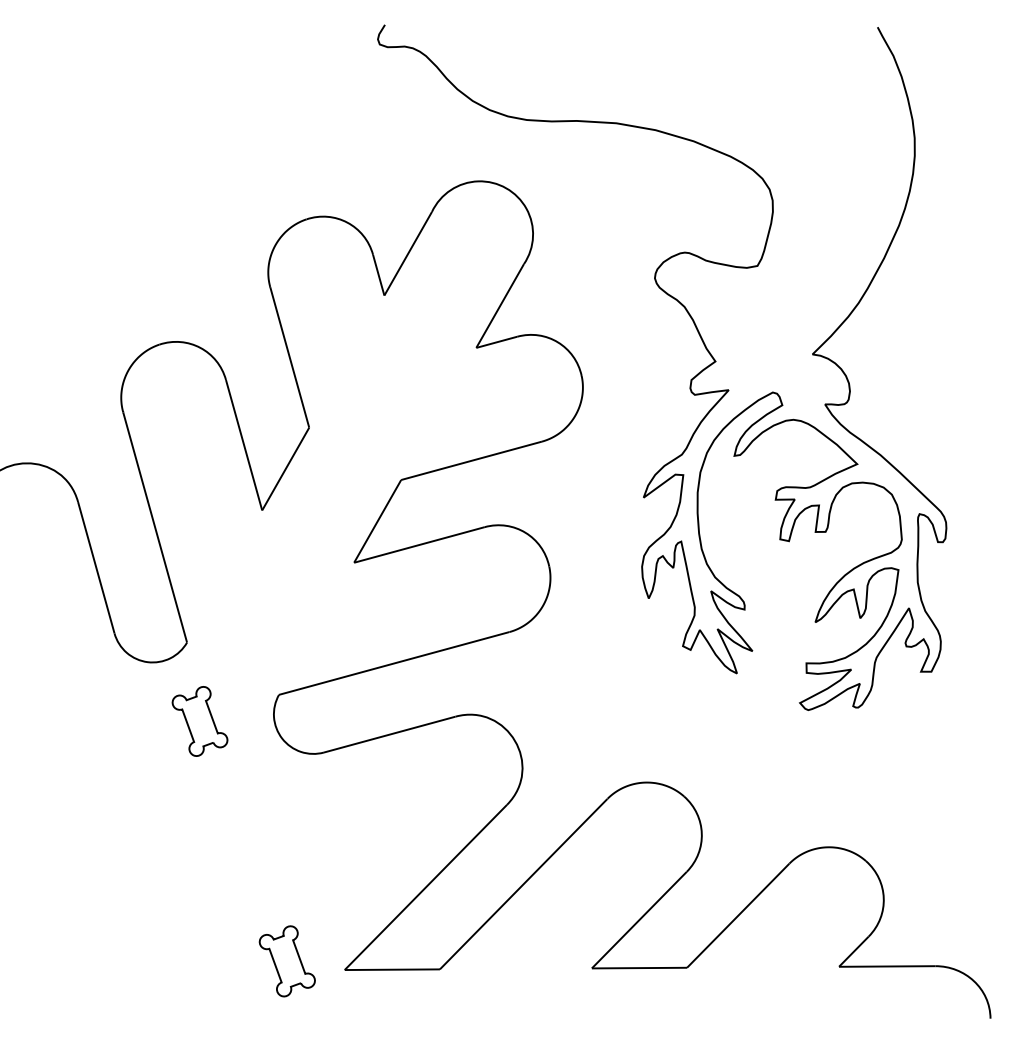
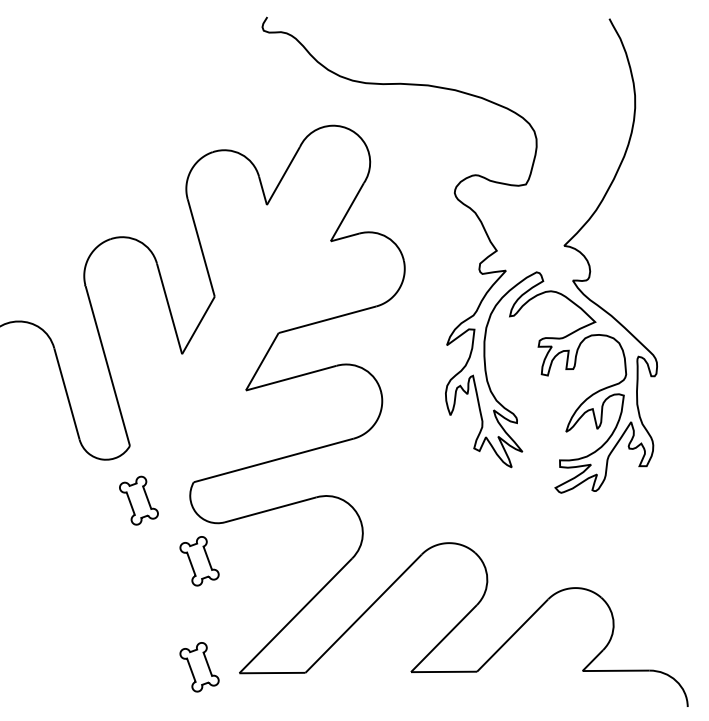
part: (287, 809) -> (199, 561), added

